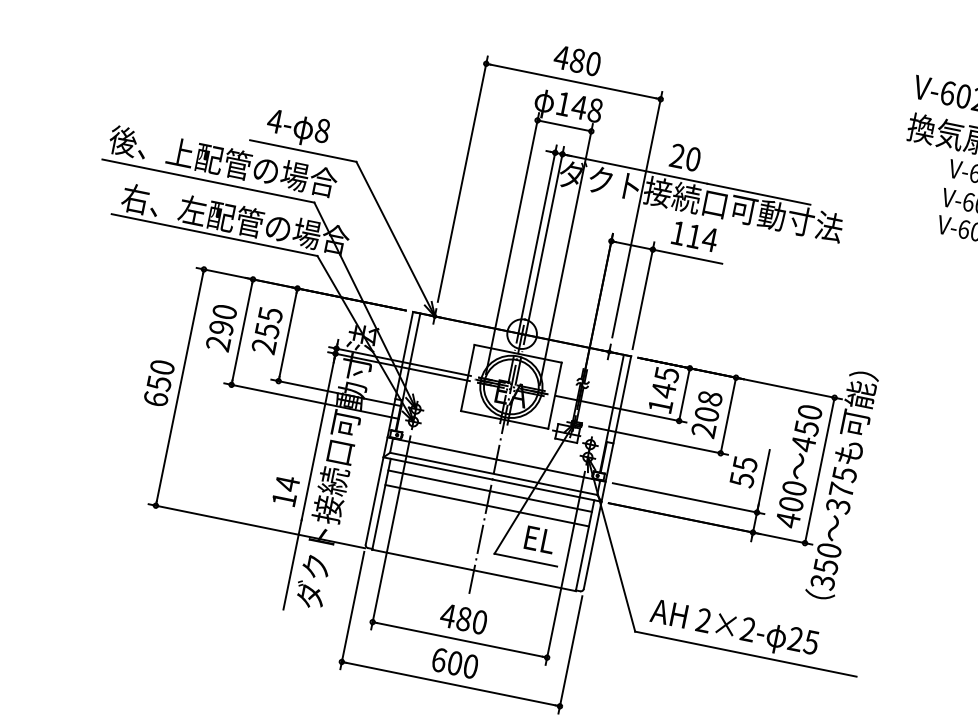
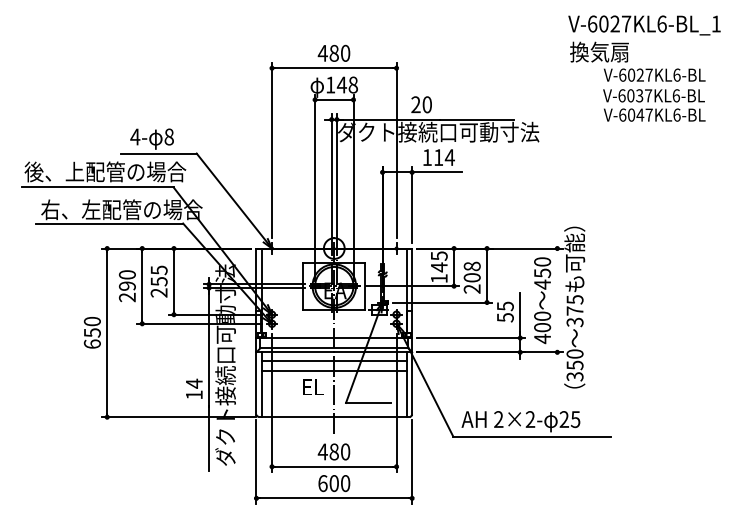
line: (819, 470) -> (557, 300), removed
text: (540, 539) -> (313, 386), moved

